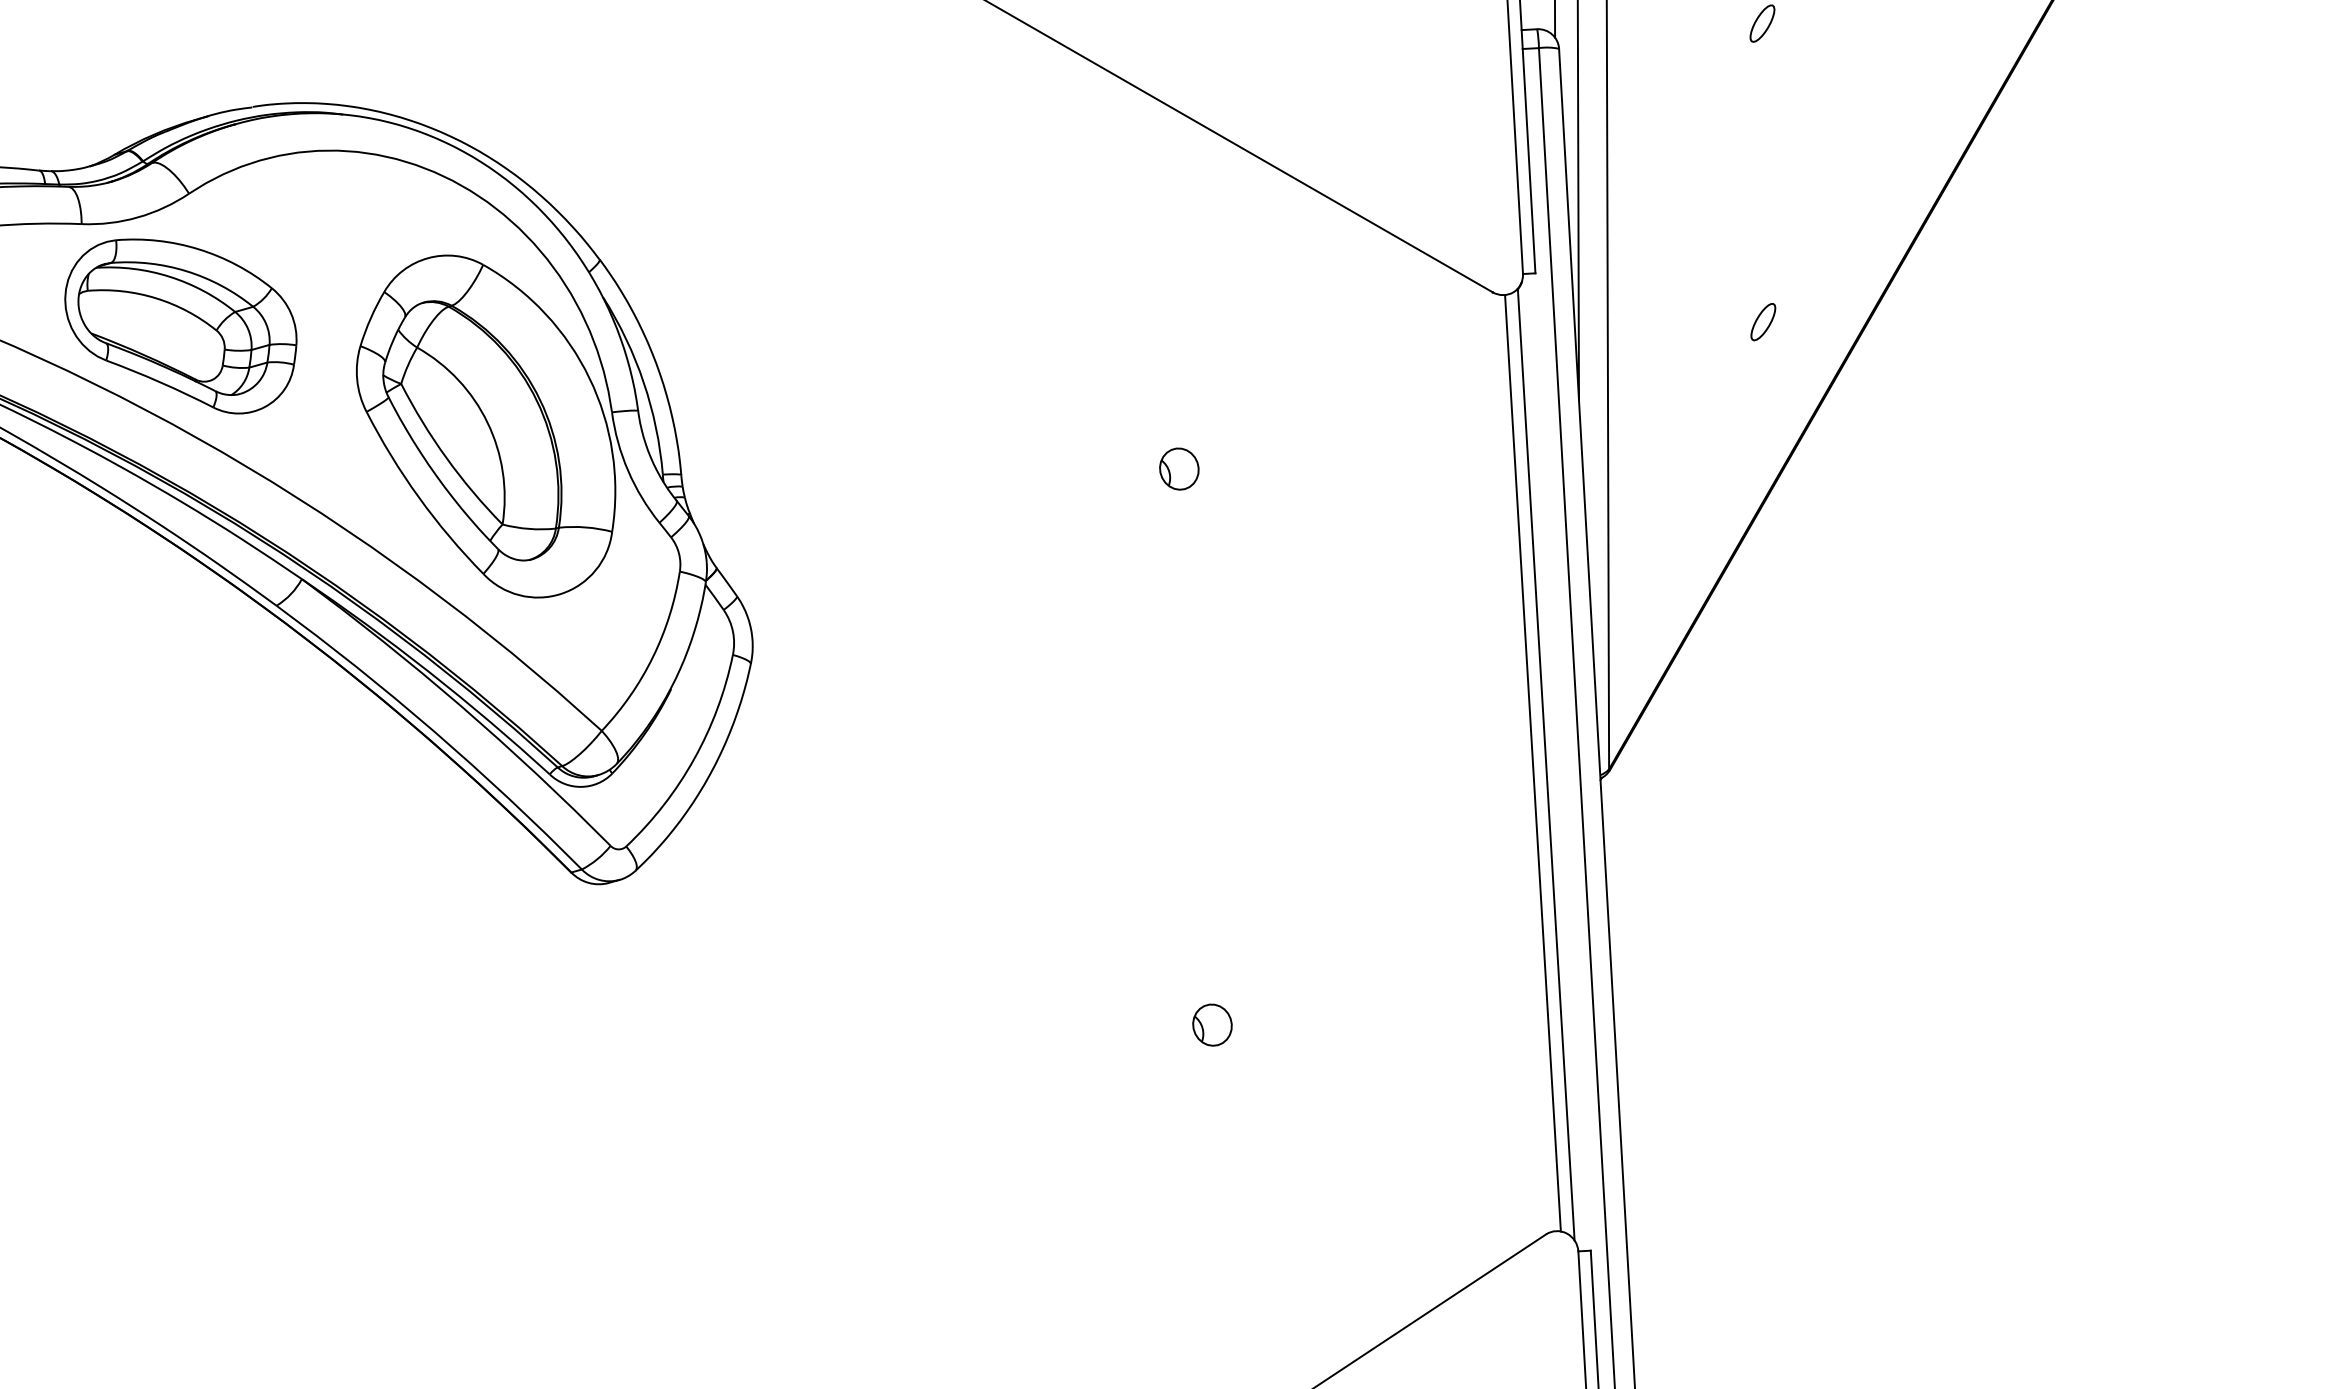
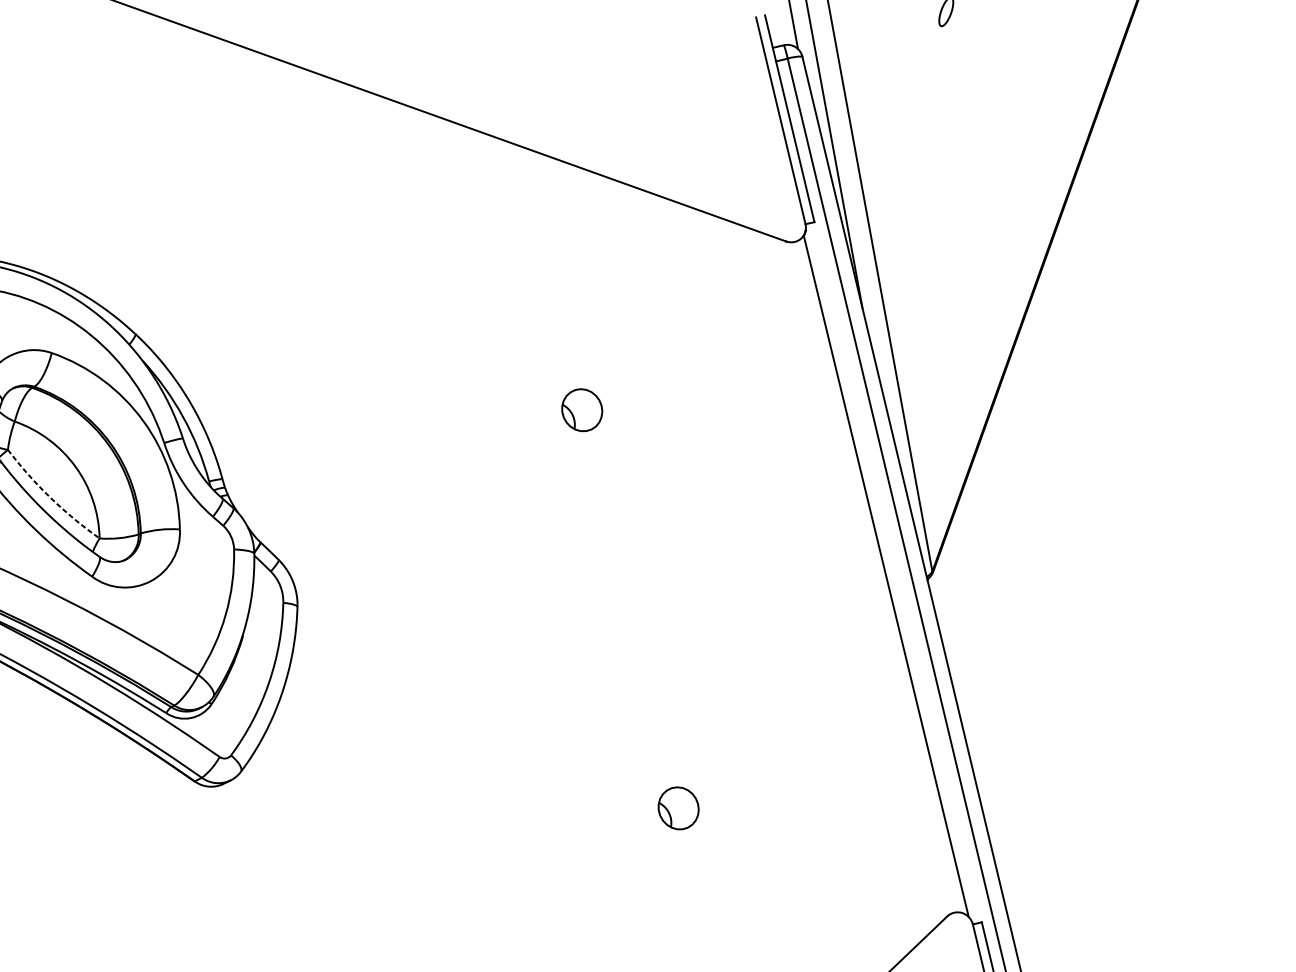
part: (1763, 322) -> (985, 228), removed
arc: (446, 458) -> (50, 497), solid -> dashed
part: (1179, 468) -> (582, 409), size x1.4
line: (1532, 763) -> (876, 577), removed
part: (1212, 1024) -> (678, 807), size x1.4

